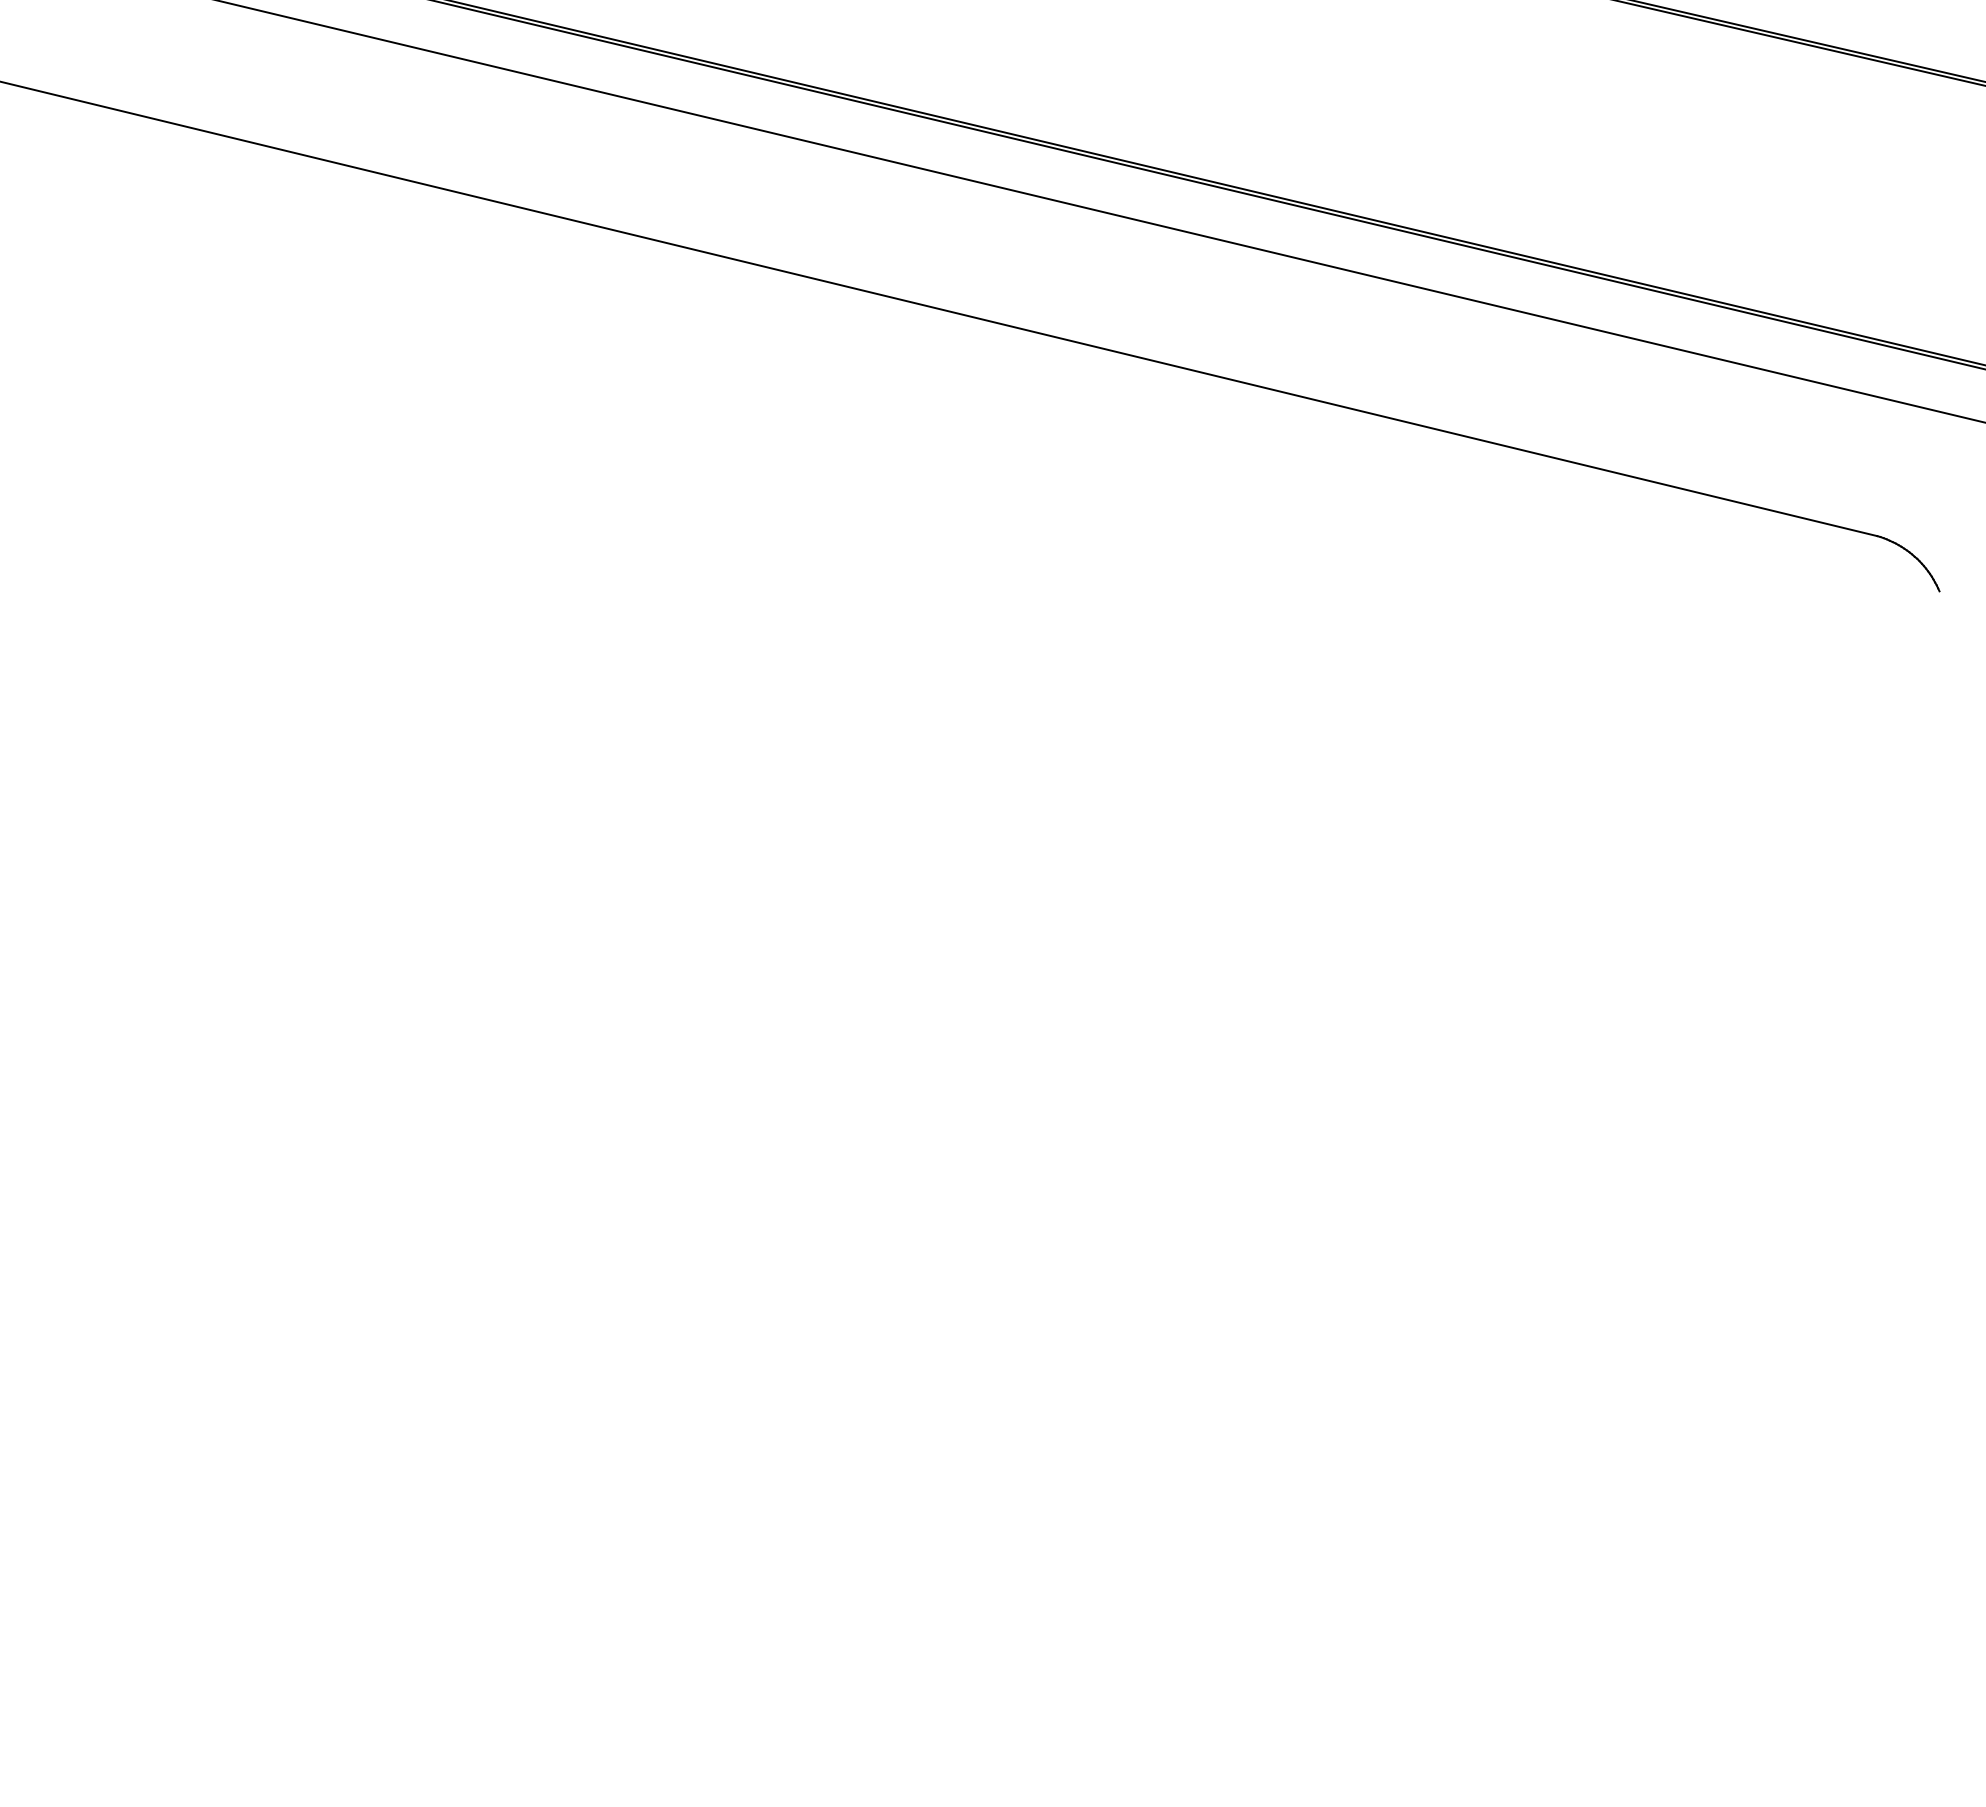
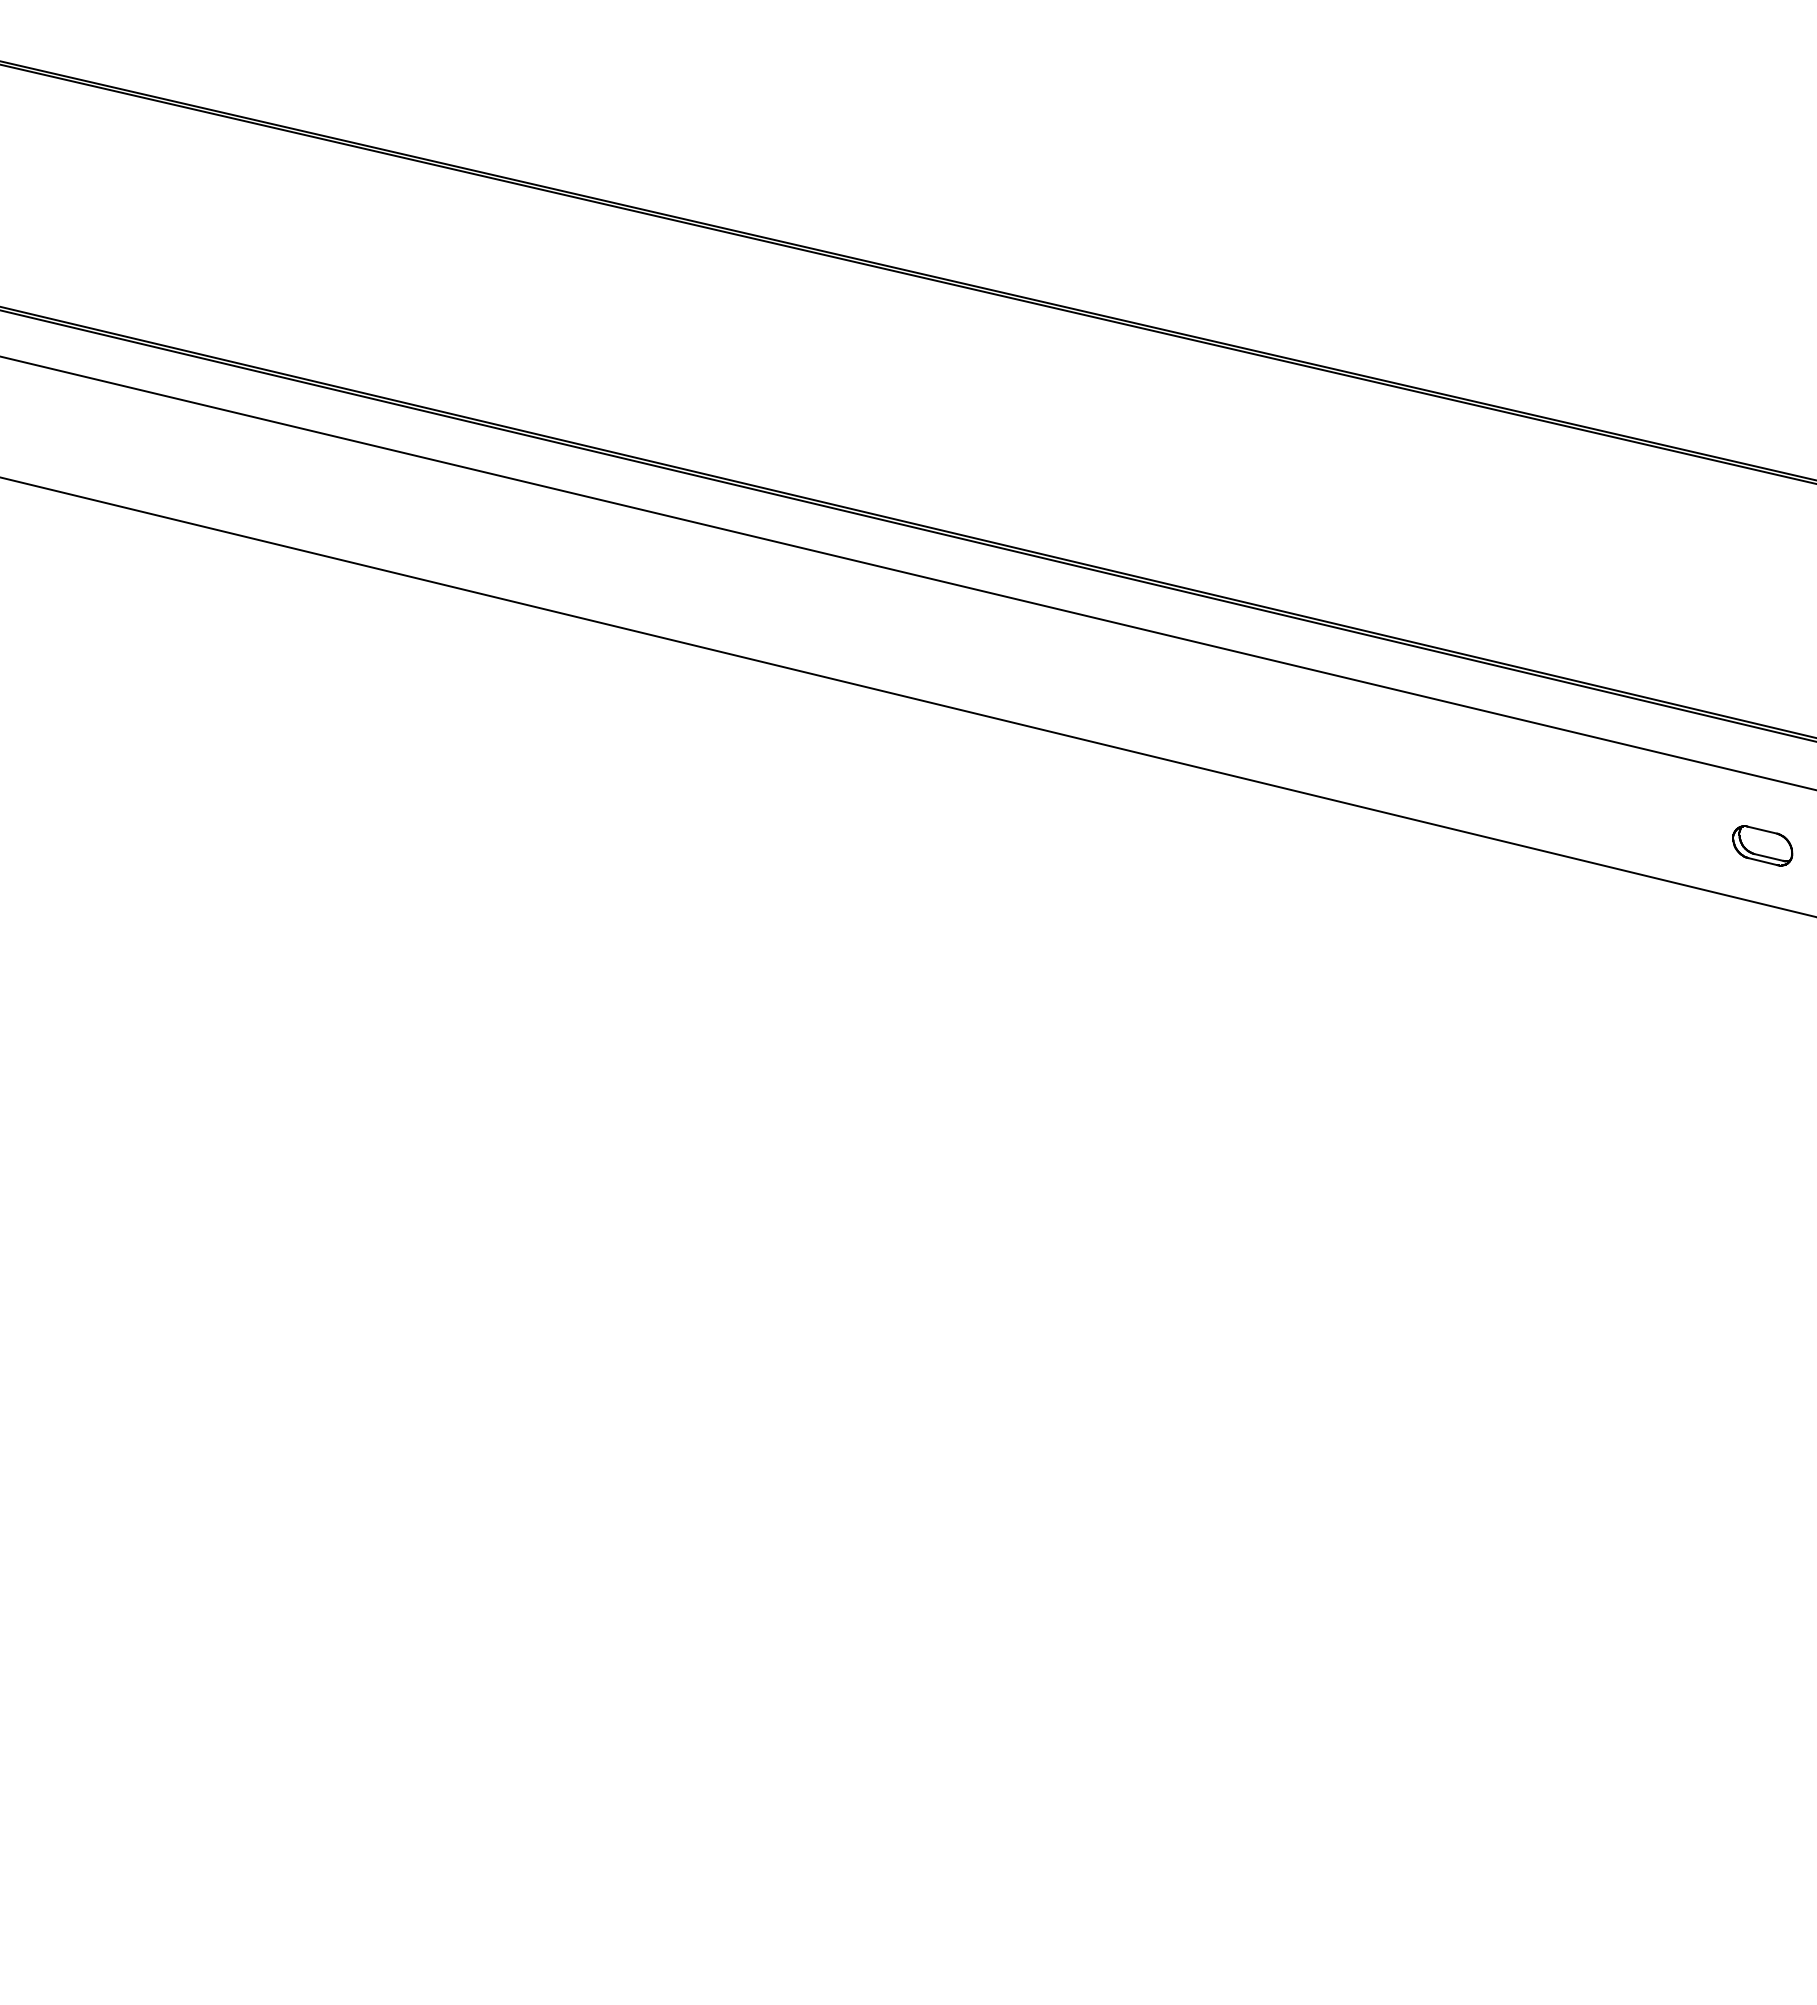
part: (1816, 457) -> (1762, 845), added

